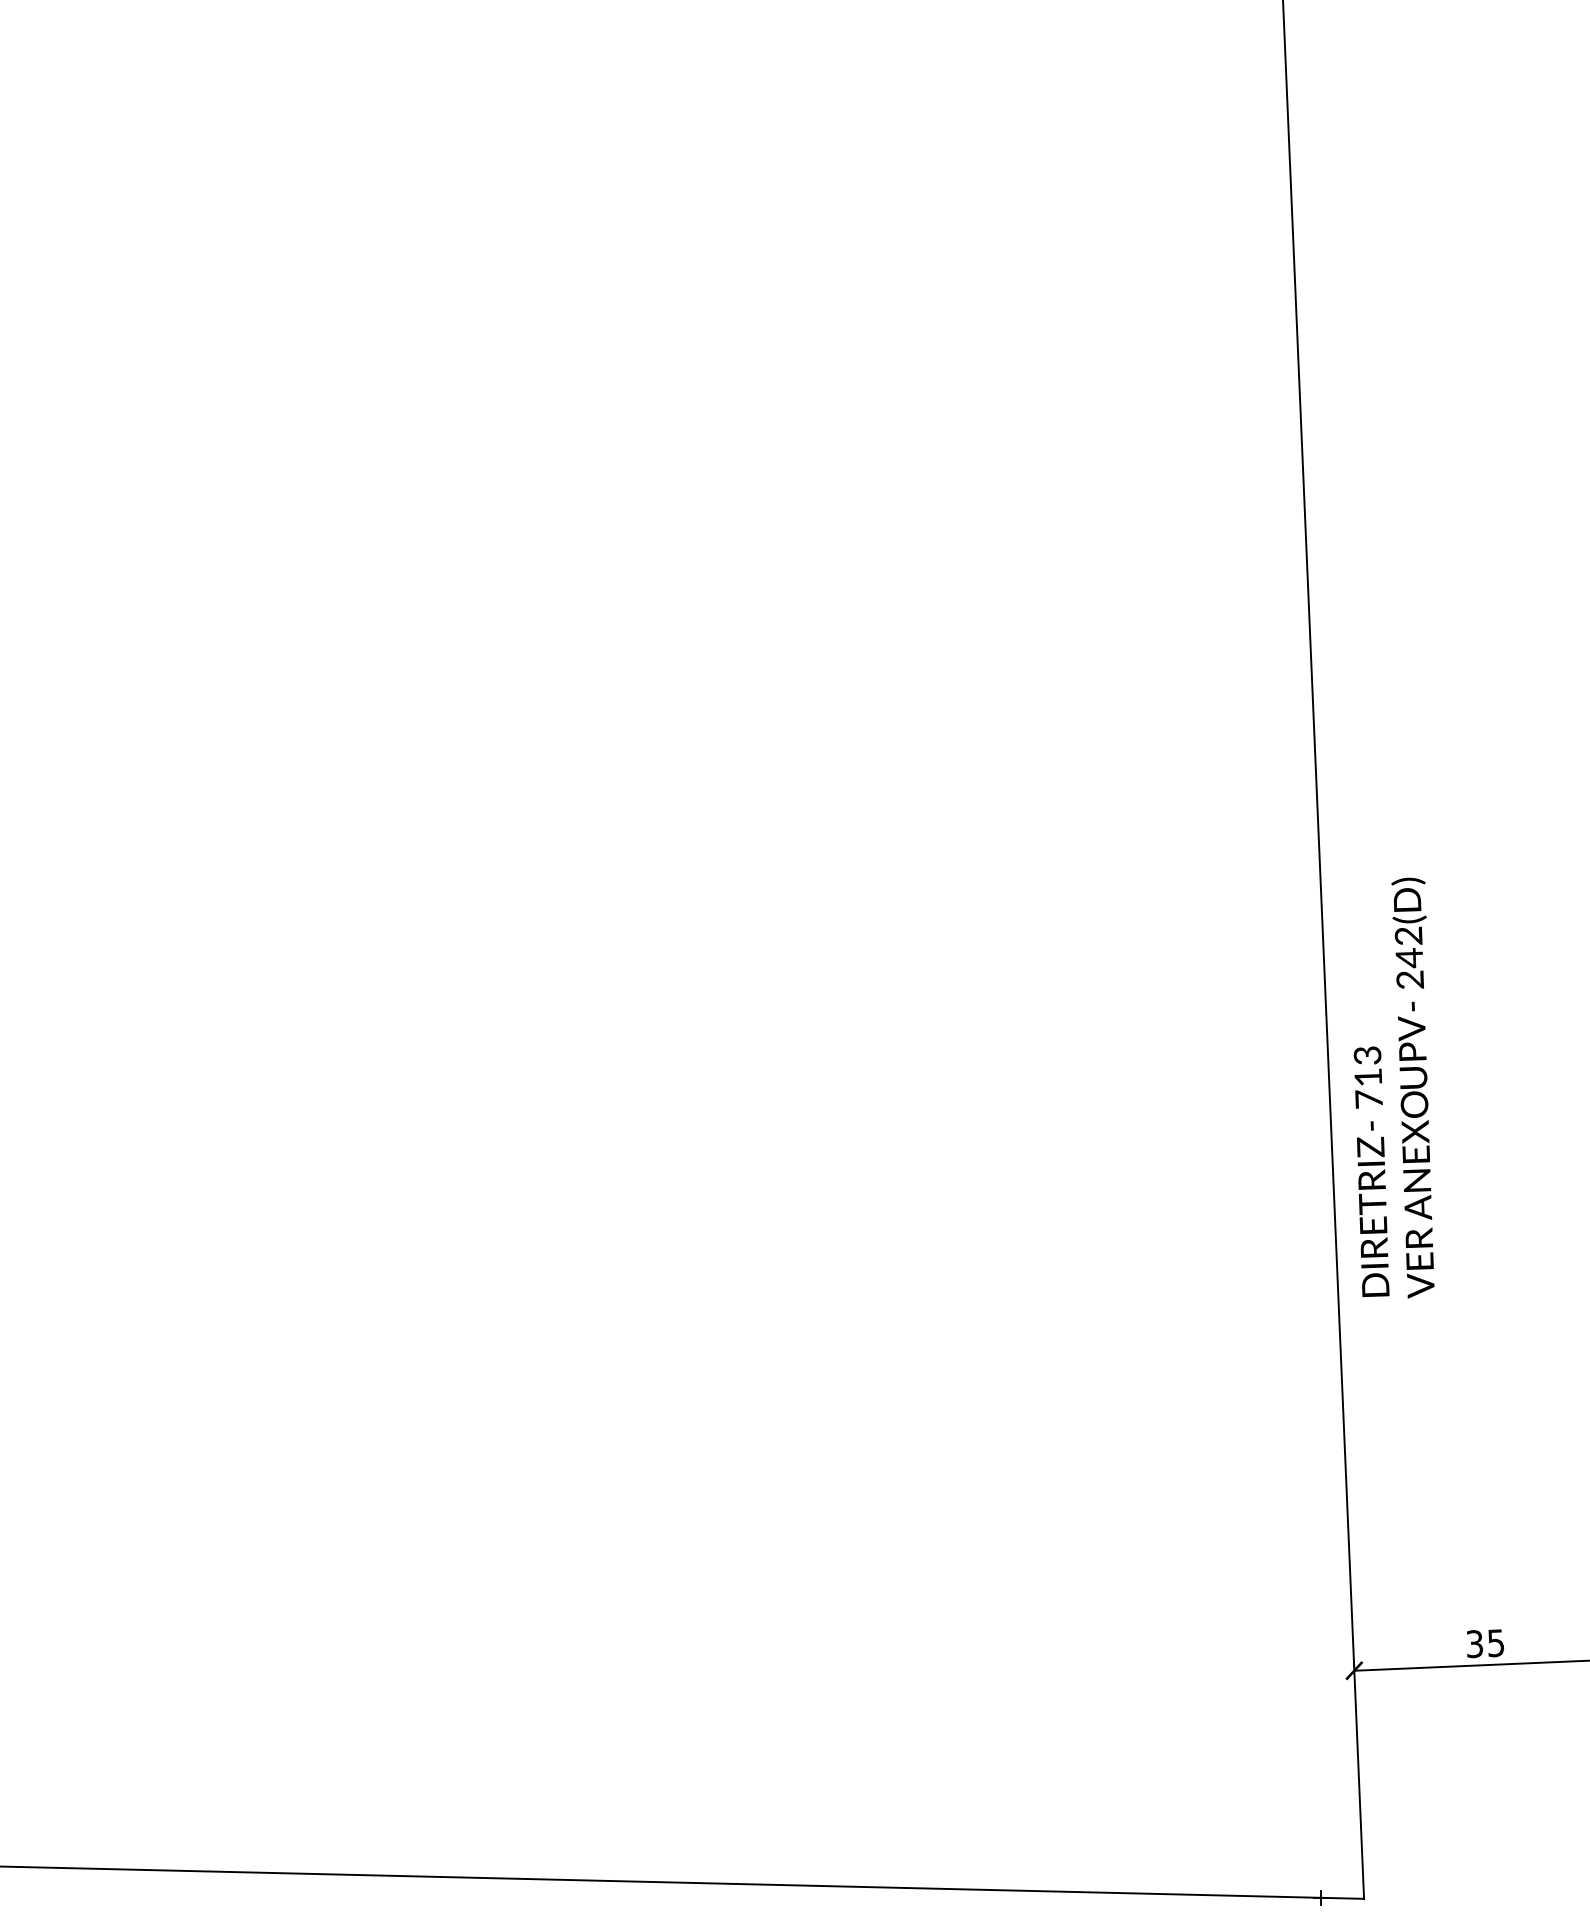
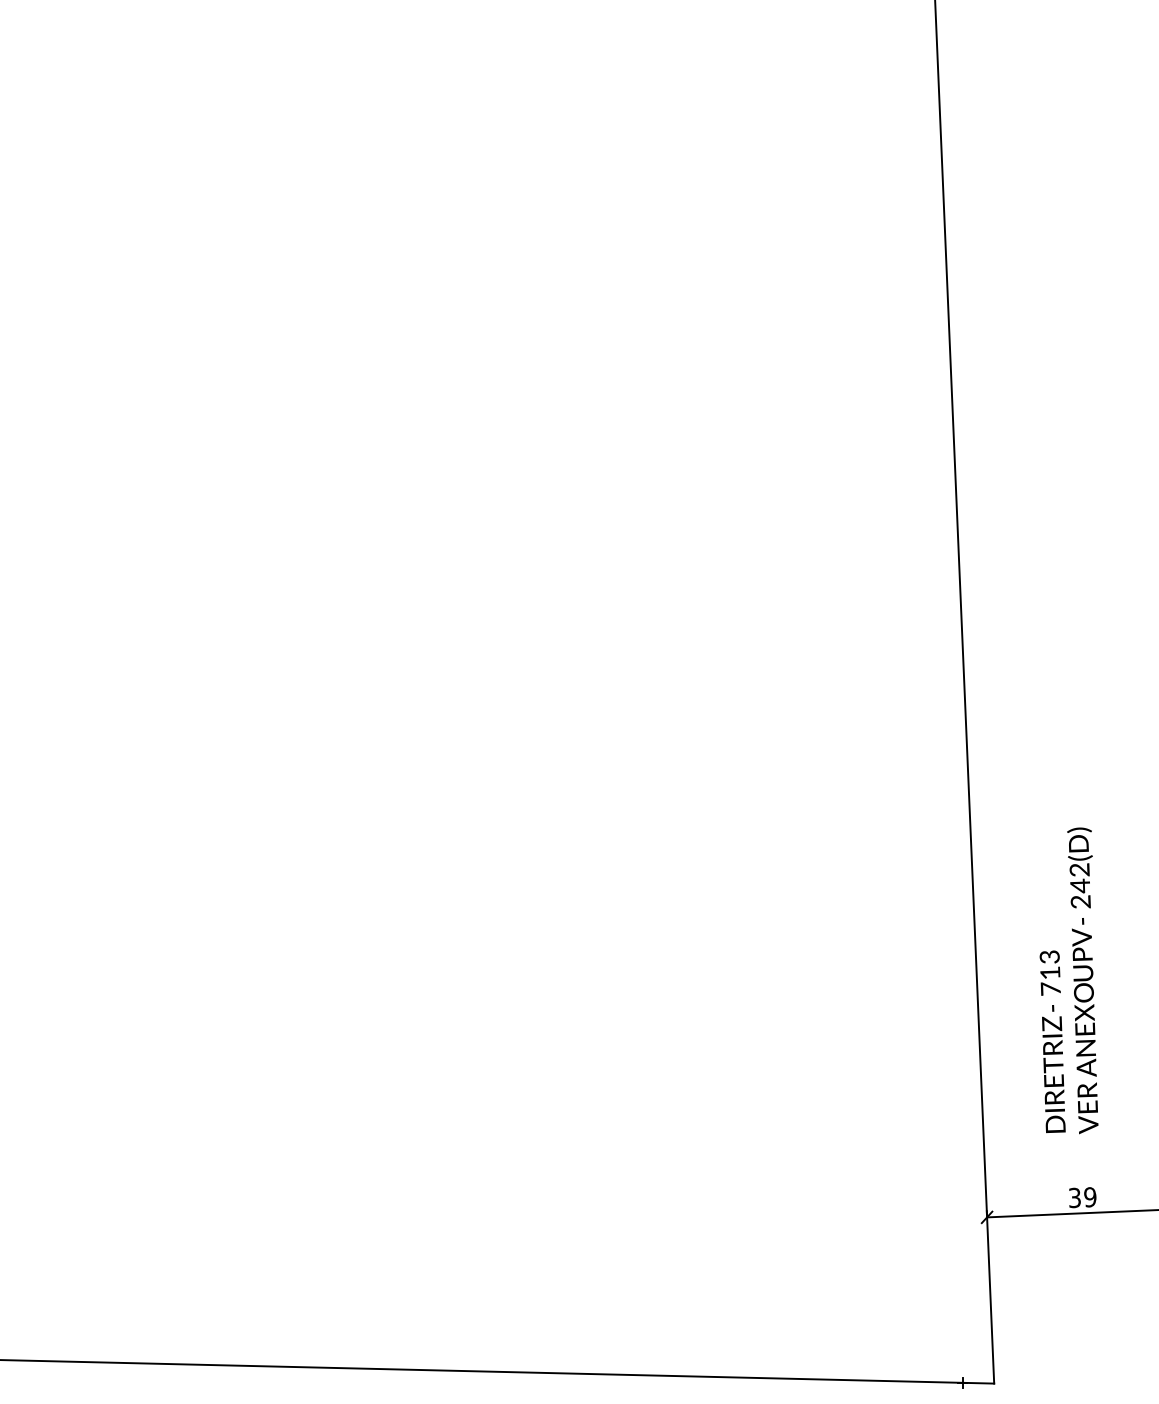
text: (1393, 1087) -> (1068, 980), moved
text: (1496, 1643) -> (1090, 1197), 35 -> 39

